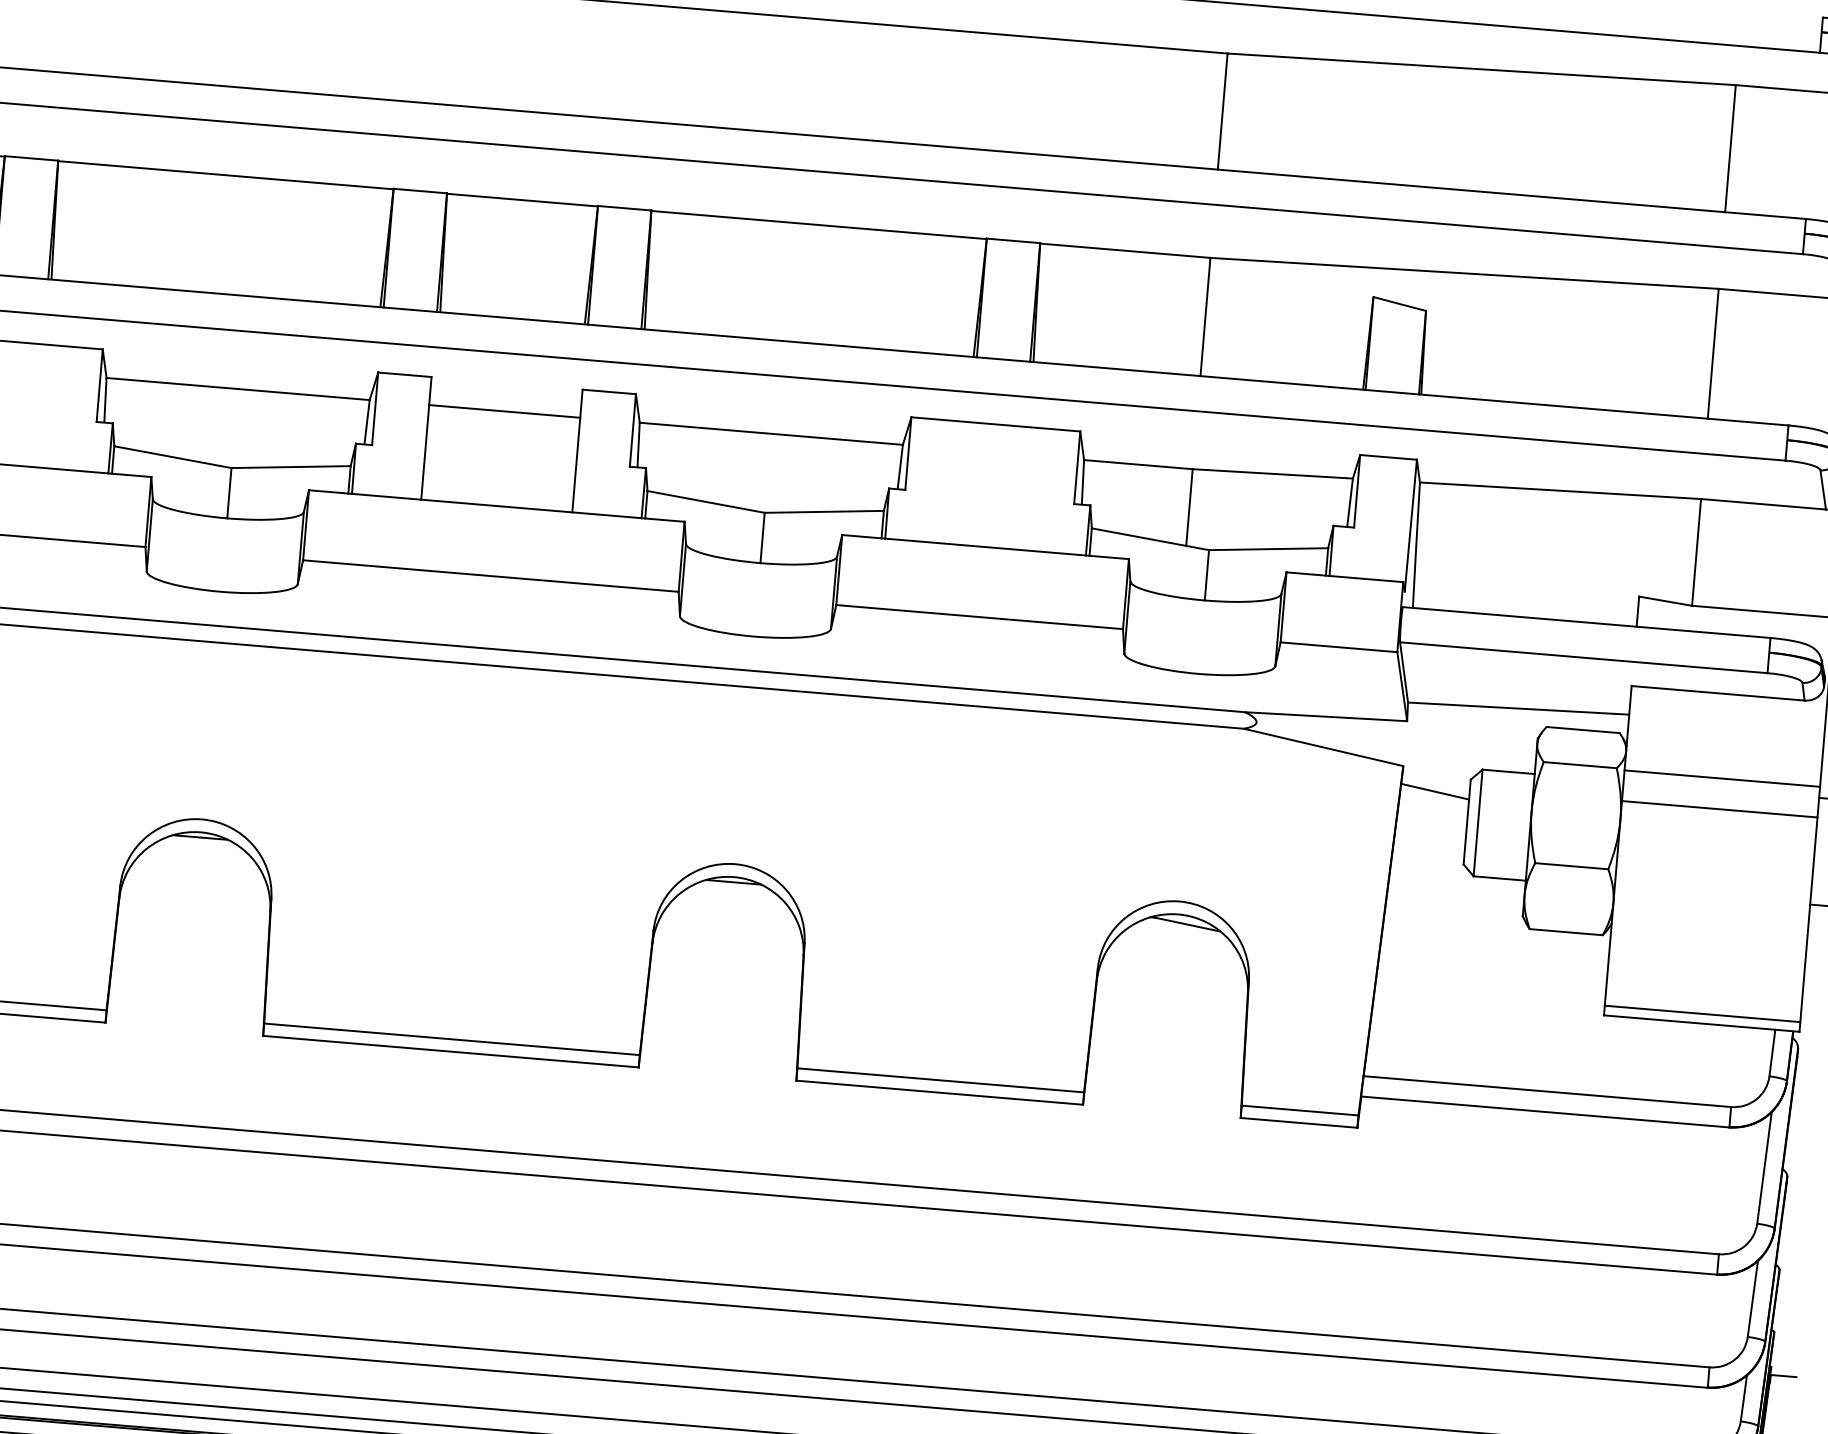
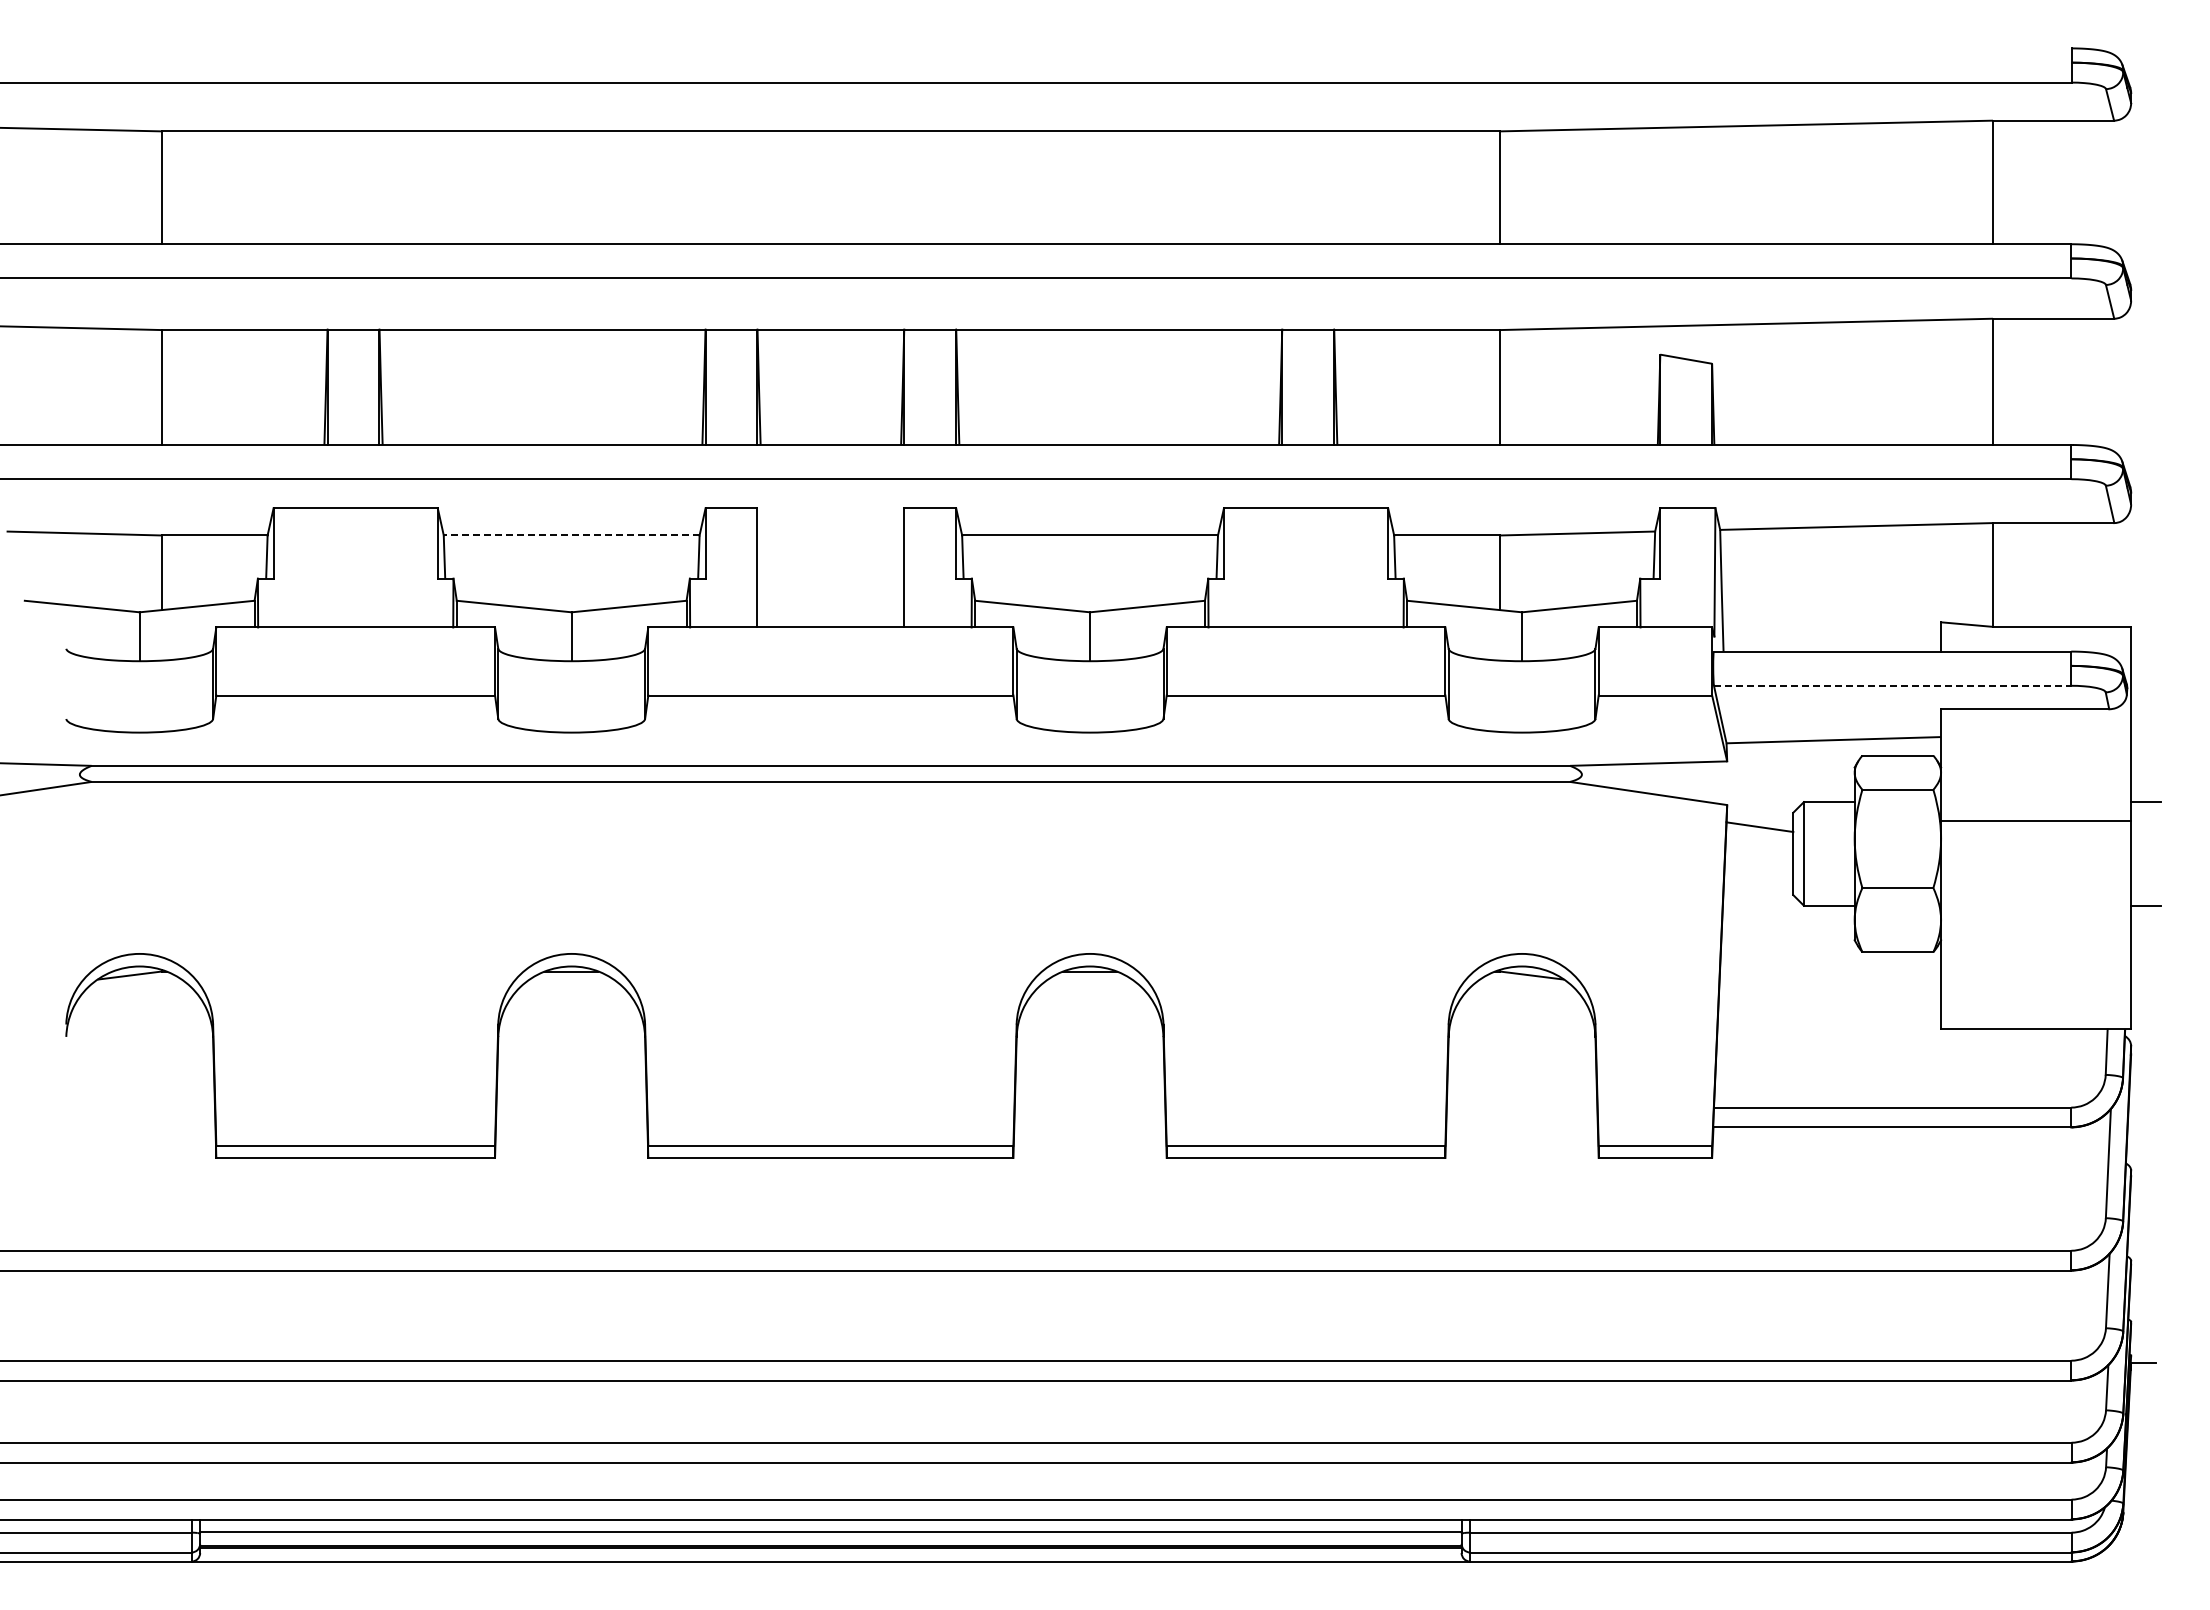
line: (237, 389) -> (571, 535), solid -> dashed
line: (504, 411) -> (830, 535), removed
line: (1583, 657) -> (1892, 685), solid -> dashed
line: (1722, 778) -> (2036, 791), removed
line: (1702, 1014) -> (2036, 1020), removed

